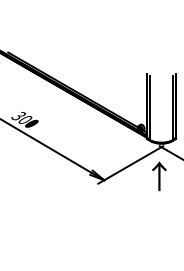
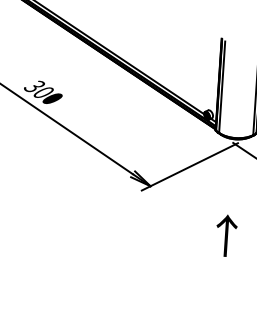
text: (159, 175) -> (226, 234), moved

